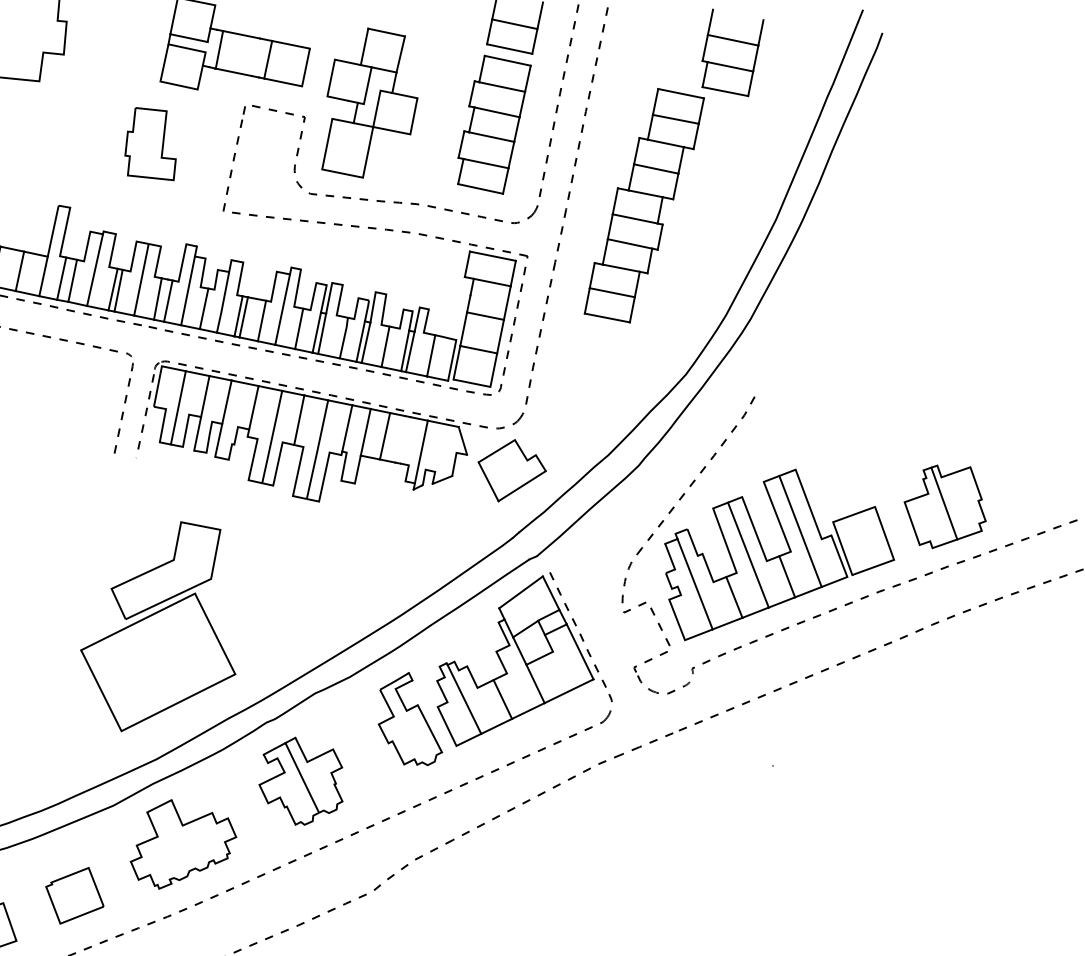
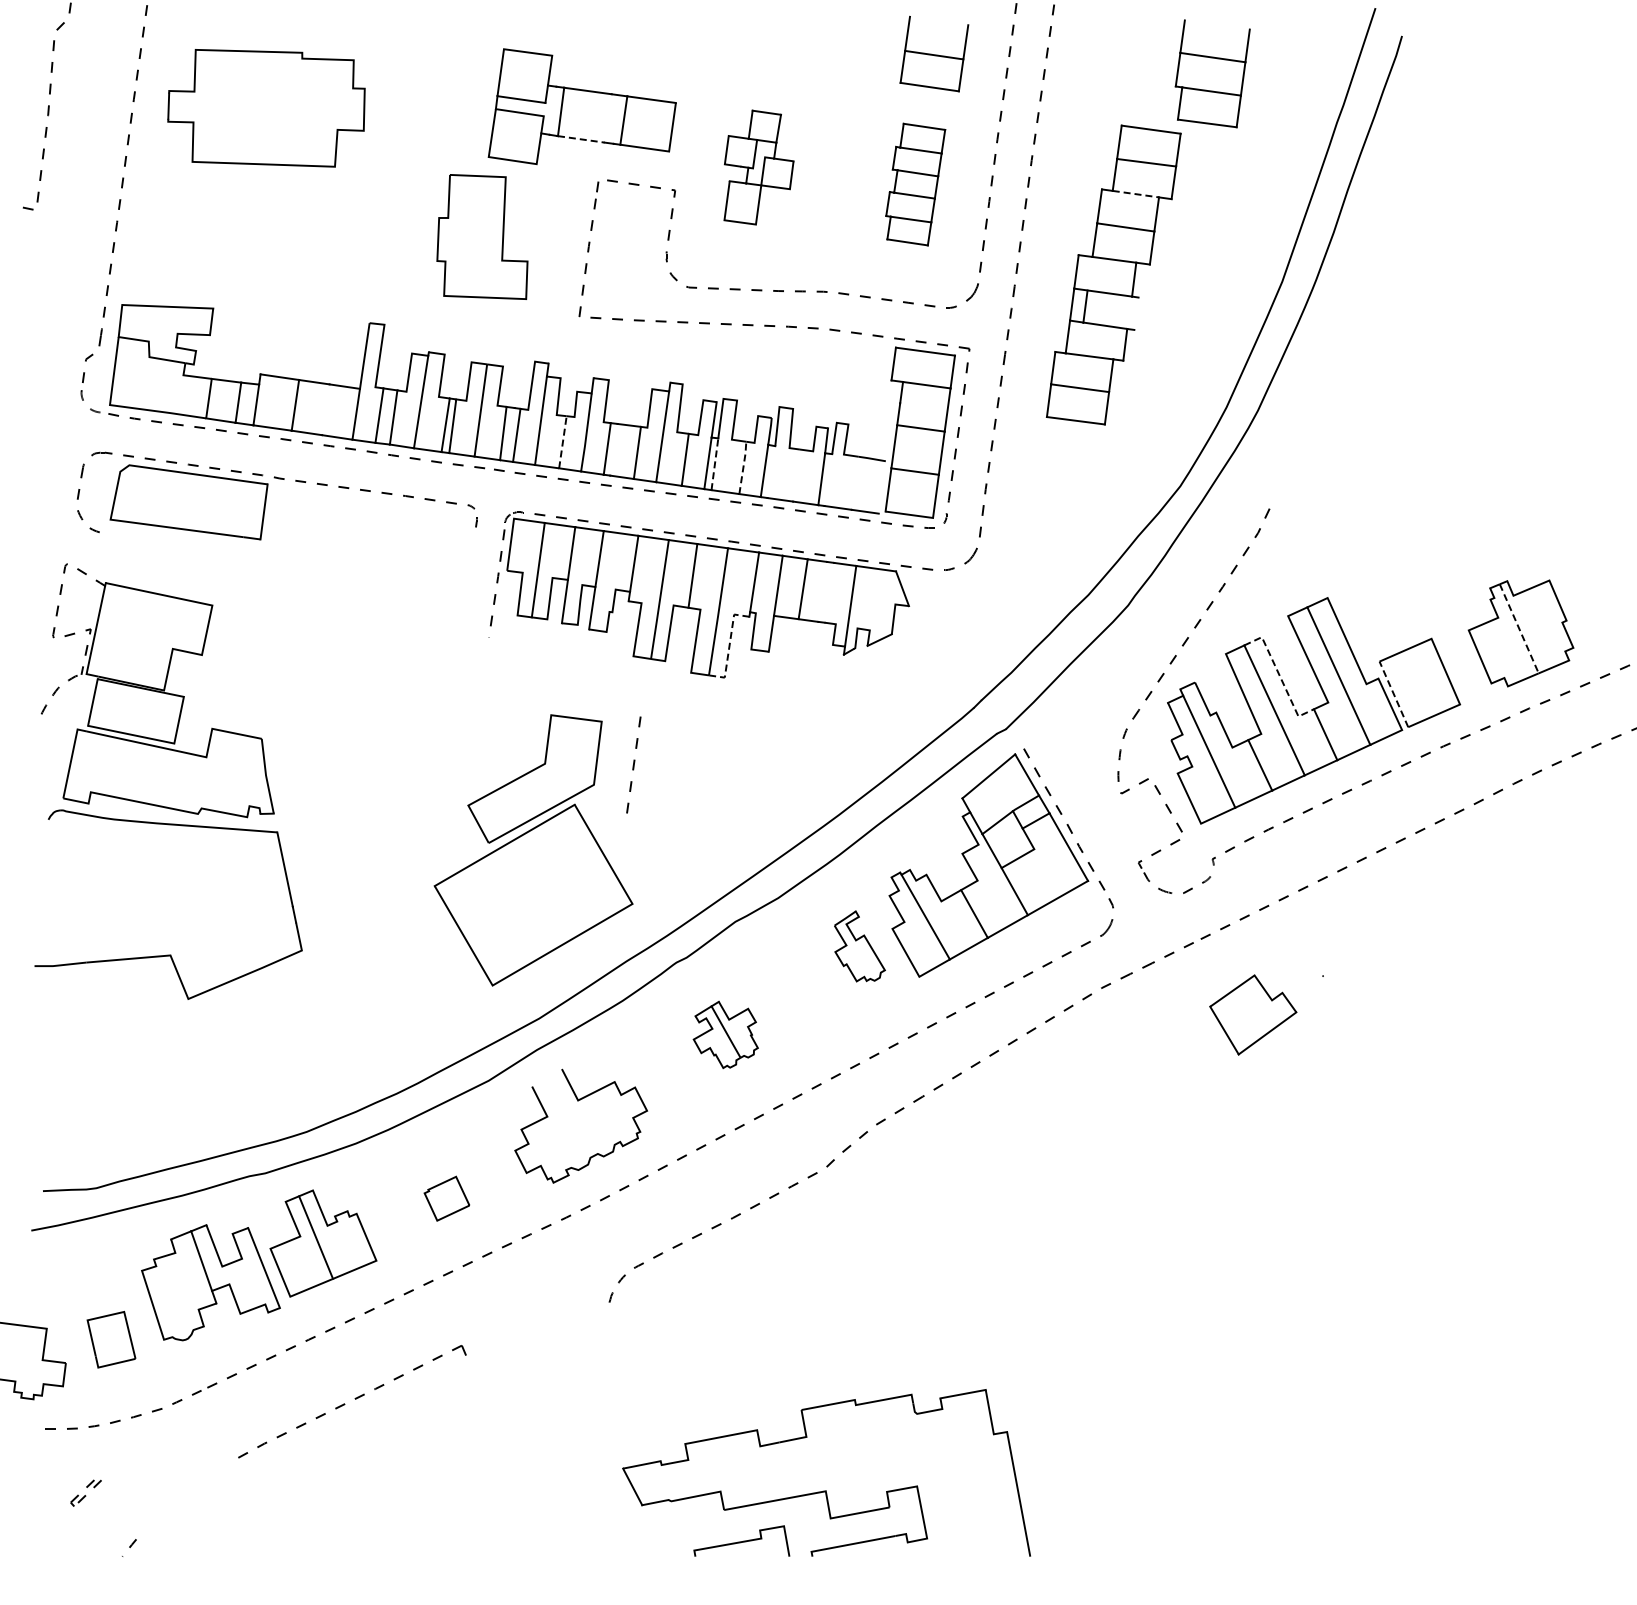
line: (234, 72) -> (581, 139), solid -> dashed
part: (371, 103) -> (758, 167), size x0.6
part: (493, 124) -> (915, 184), size x0.7
part: (151, 143) -> (482, 236), size x1.4
line: (666, 143) -> (1136, 194), solid -> dashed
line: (660, 236) -> (1085, 306), moved
line: (19, 271) -> (325, 409), removed
line: (203, 308) -> (562, 441), solid -> dashed
line: (243, 317) -> (613, 449), removed
line: (321, 333) -> (714, 463), solid -> dashed
line: (344, 337) -> (743, 467), solid -> dashed
line: (366, 343) -> (771, 472), removed
line: (385, 346) -> (796, 475), removed
line: (410, 352) -> (828, 480), removed
line: (430, 355) -> (854, 482), removed
line: (451, 360) -> (881, 487), removed
line: (122, 415) -> (633, 764), moved
part: (512, 470) -> (1253, 1014), moved
line: (324, 477) -> (729, 646), solid -> dashed
line: (944, 503) -> (1519, 628), solid -> dashed
line: (754, 528) -> (1279, 675), solid -> dashed
line: (842, 548) -> (1393, 694), solid -> dashed
part: (411, 719) -> (859, 946), size x0.6
part: (301, 781) -> (725, 1034), size x0.6
line: (159, 805) -> (546, 1077), removed
part: (74, 895) -> (446, 1198), size x0.6

